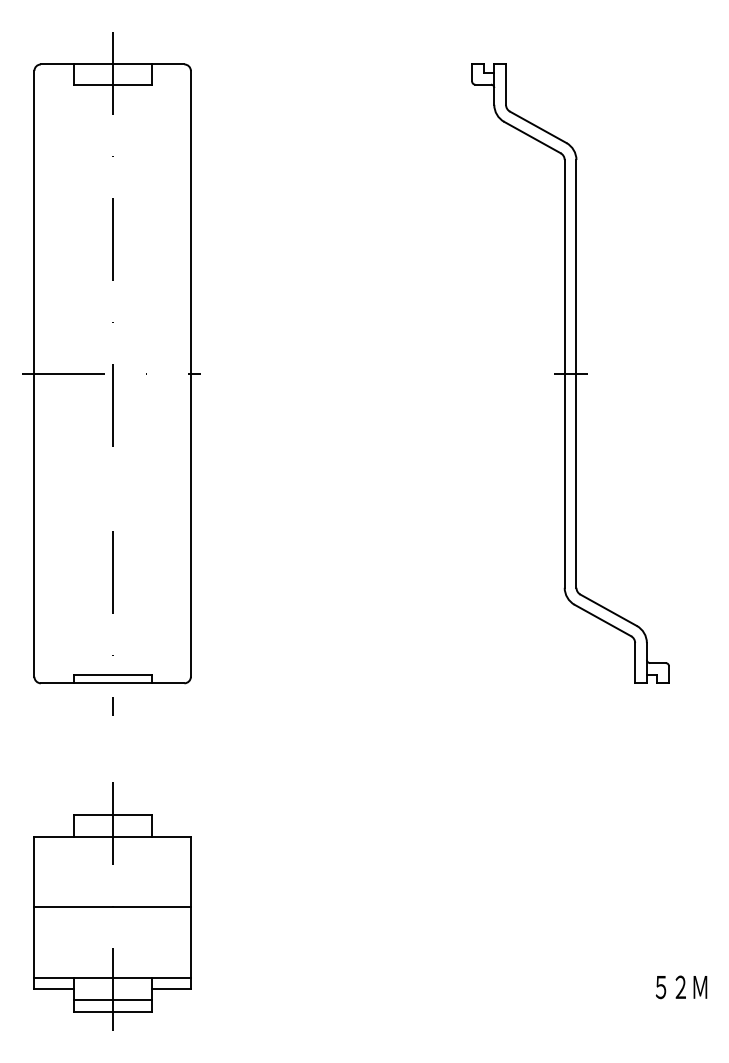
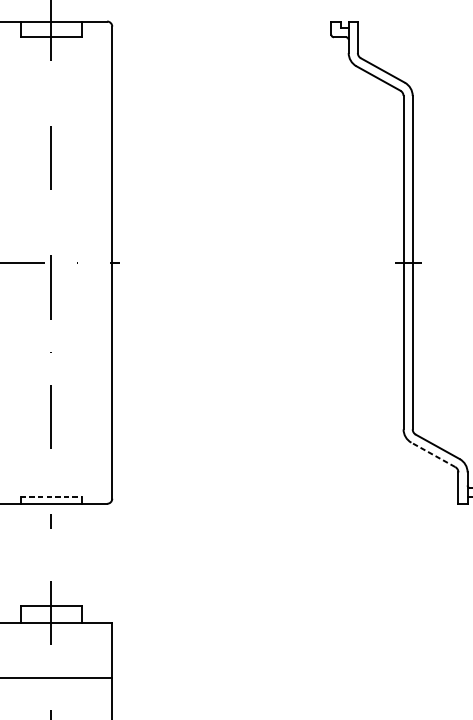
line: (602, 620) -> (433, 454), solid -> dashed
line: (113, 674) -> (51, 496), solid -> dashed

